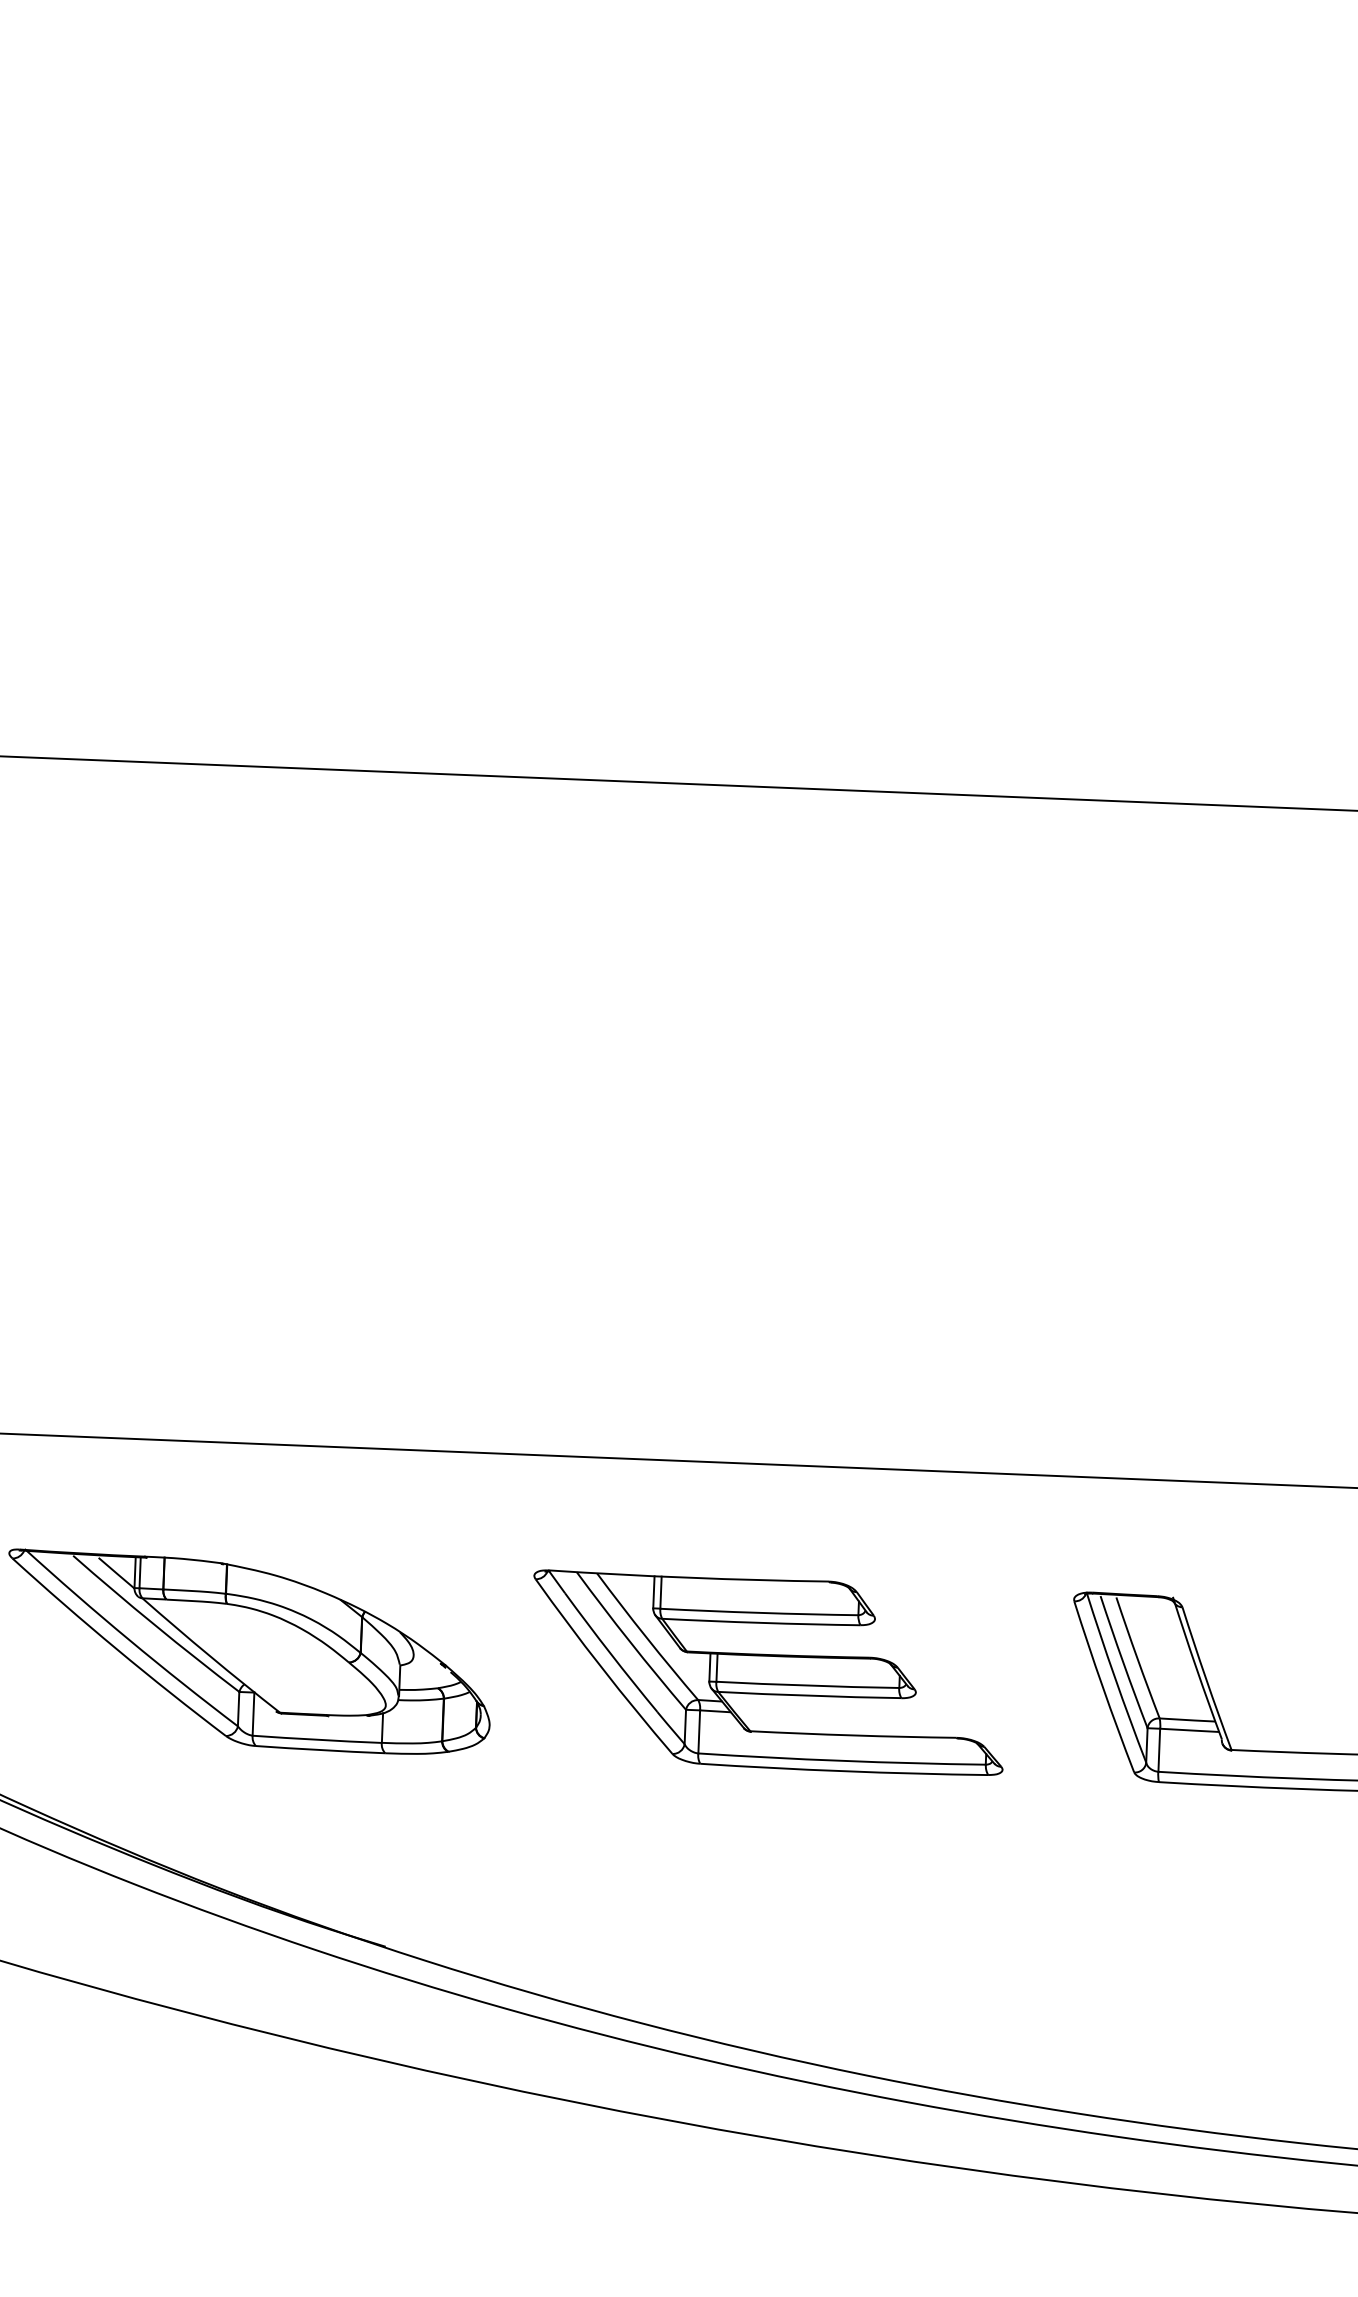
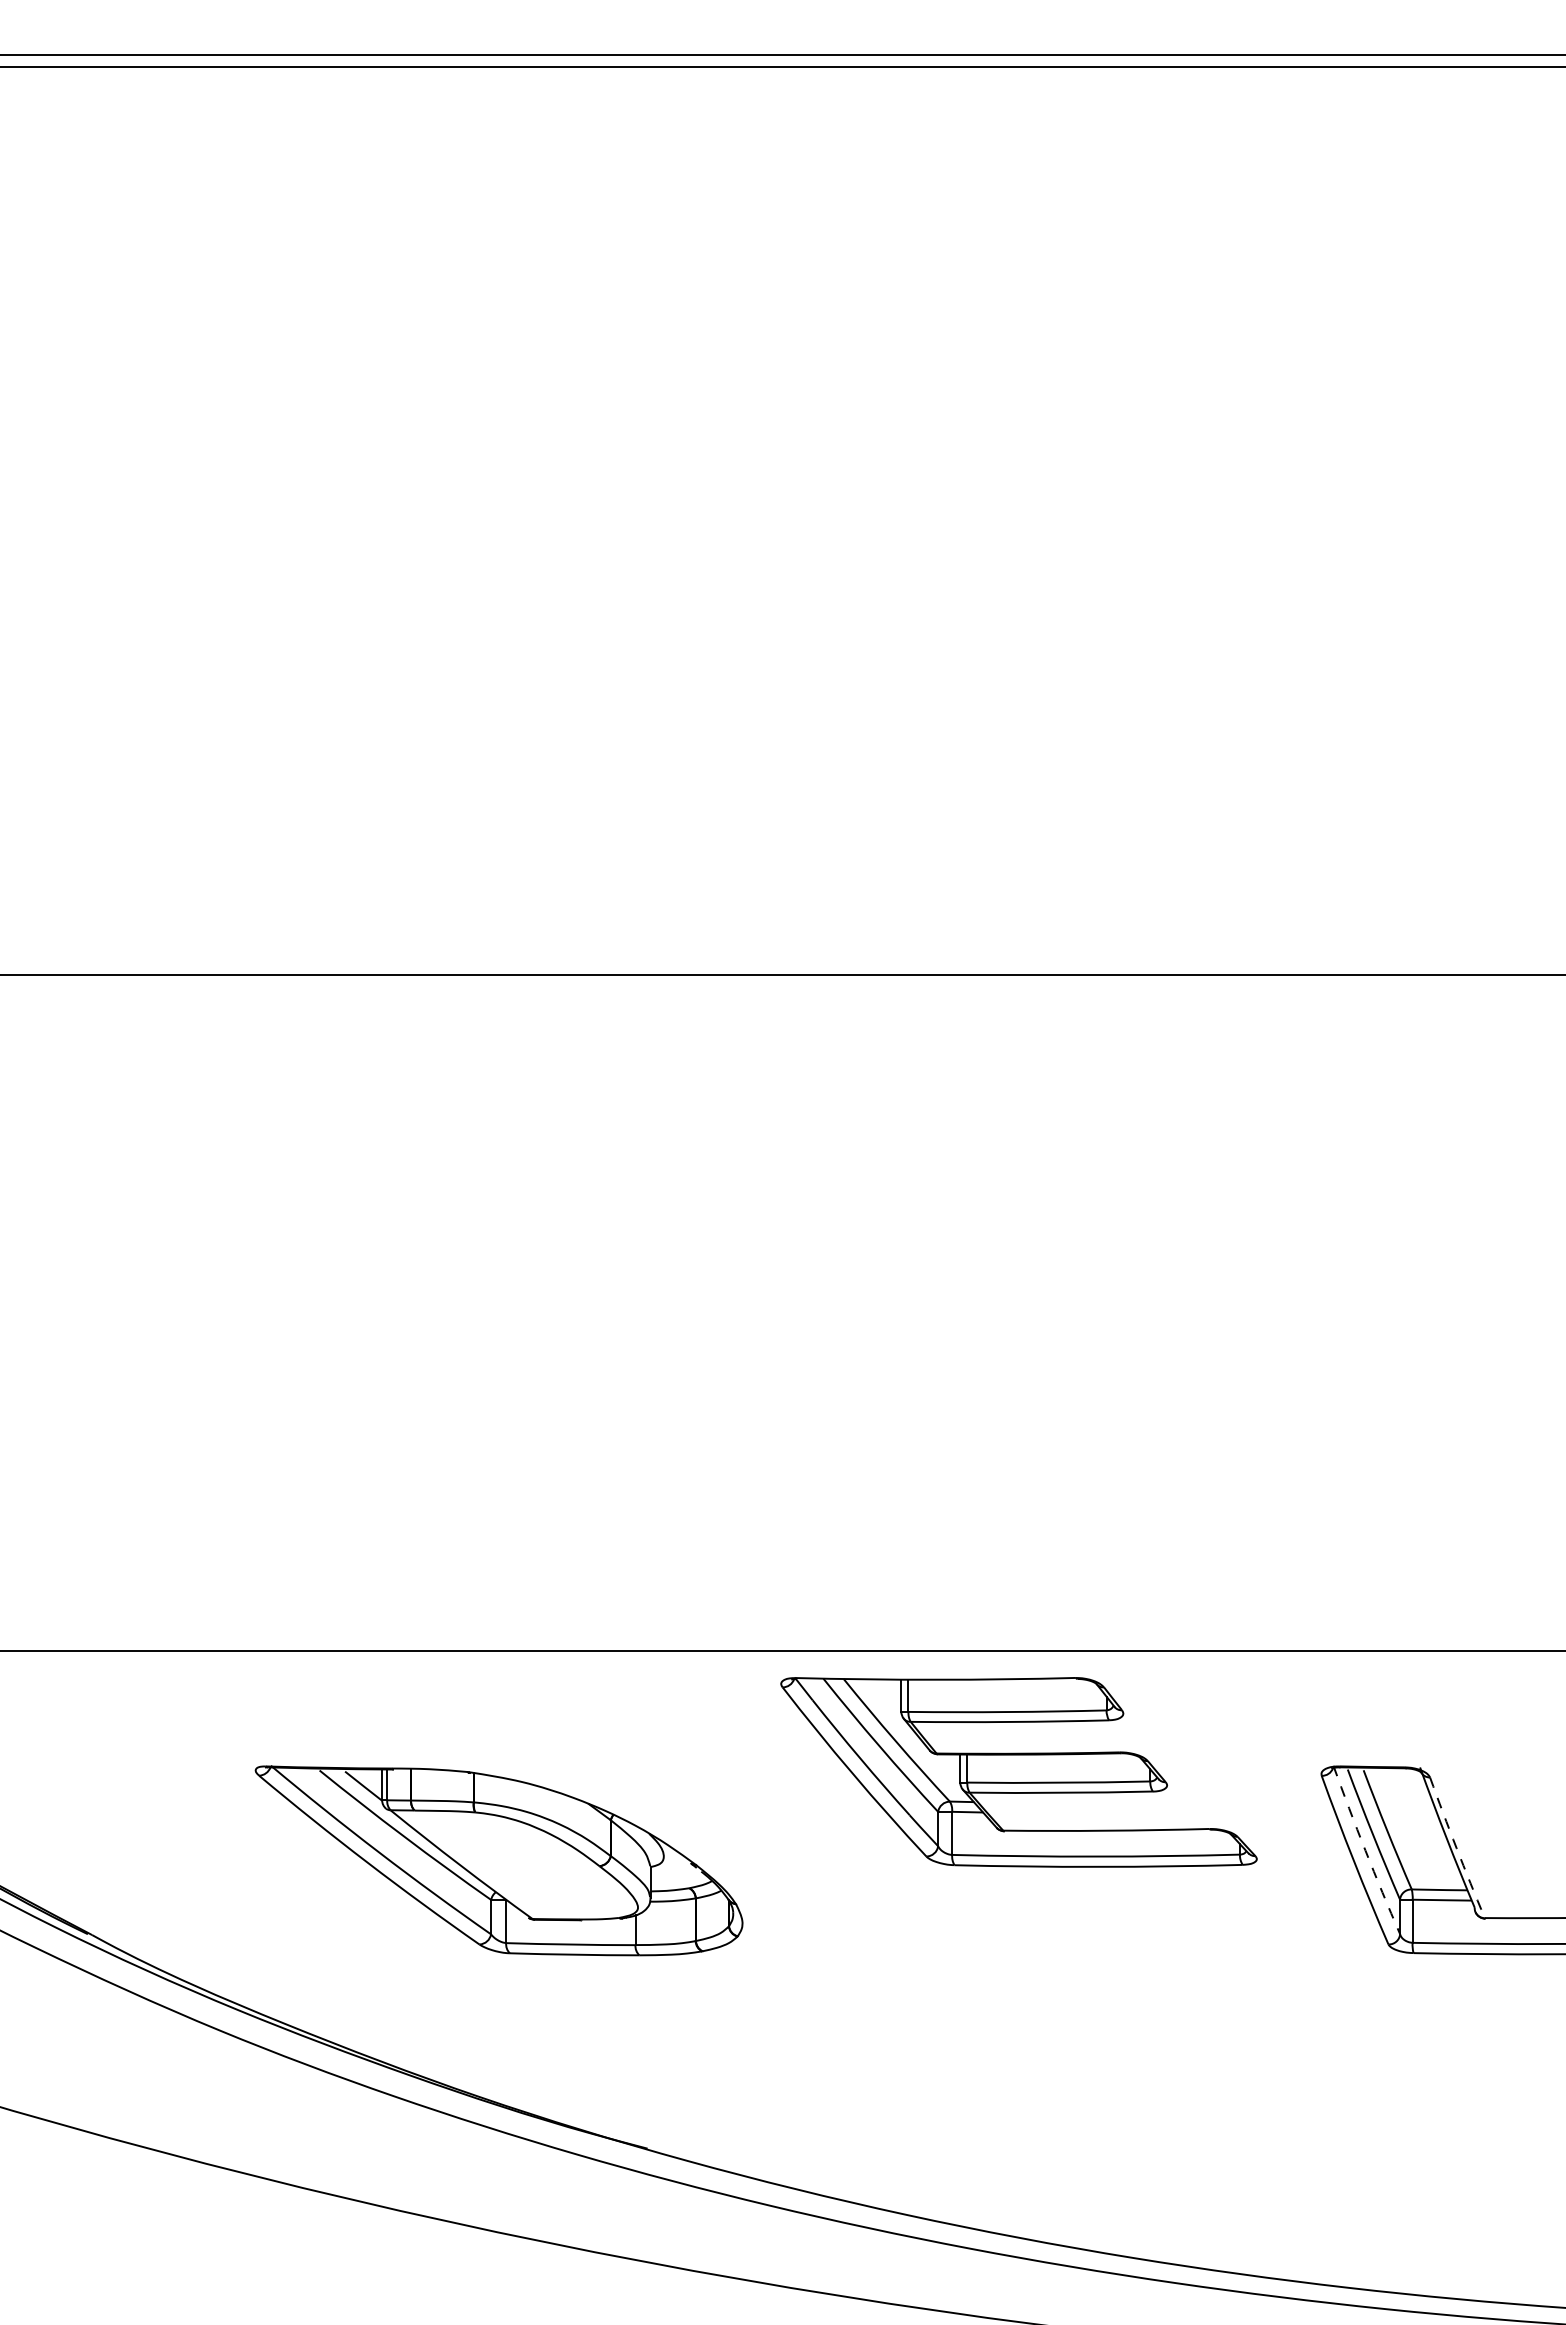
part: (767, 1673) -> (1018, 1772), moved
arc: (1115, 1677) -> (1365, 1850), solid -> dashed
arc: (1206, 1679) -> (1456, 1848), solid -> dashed

